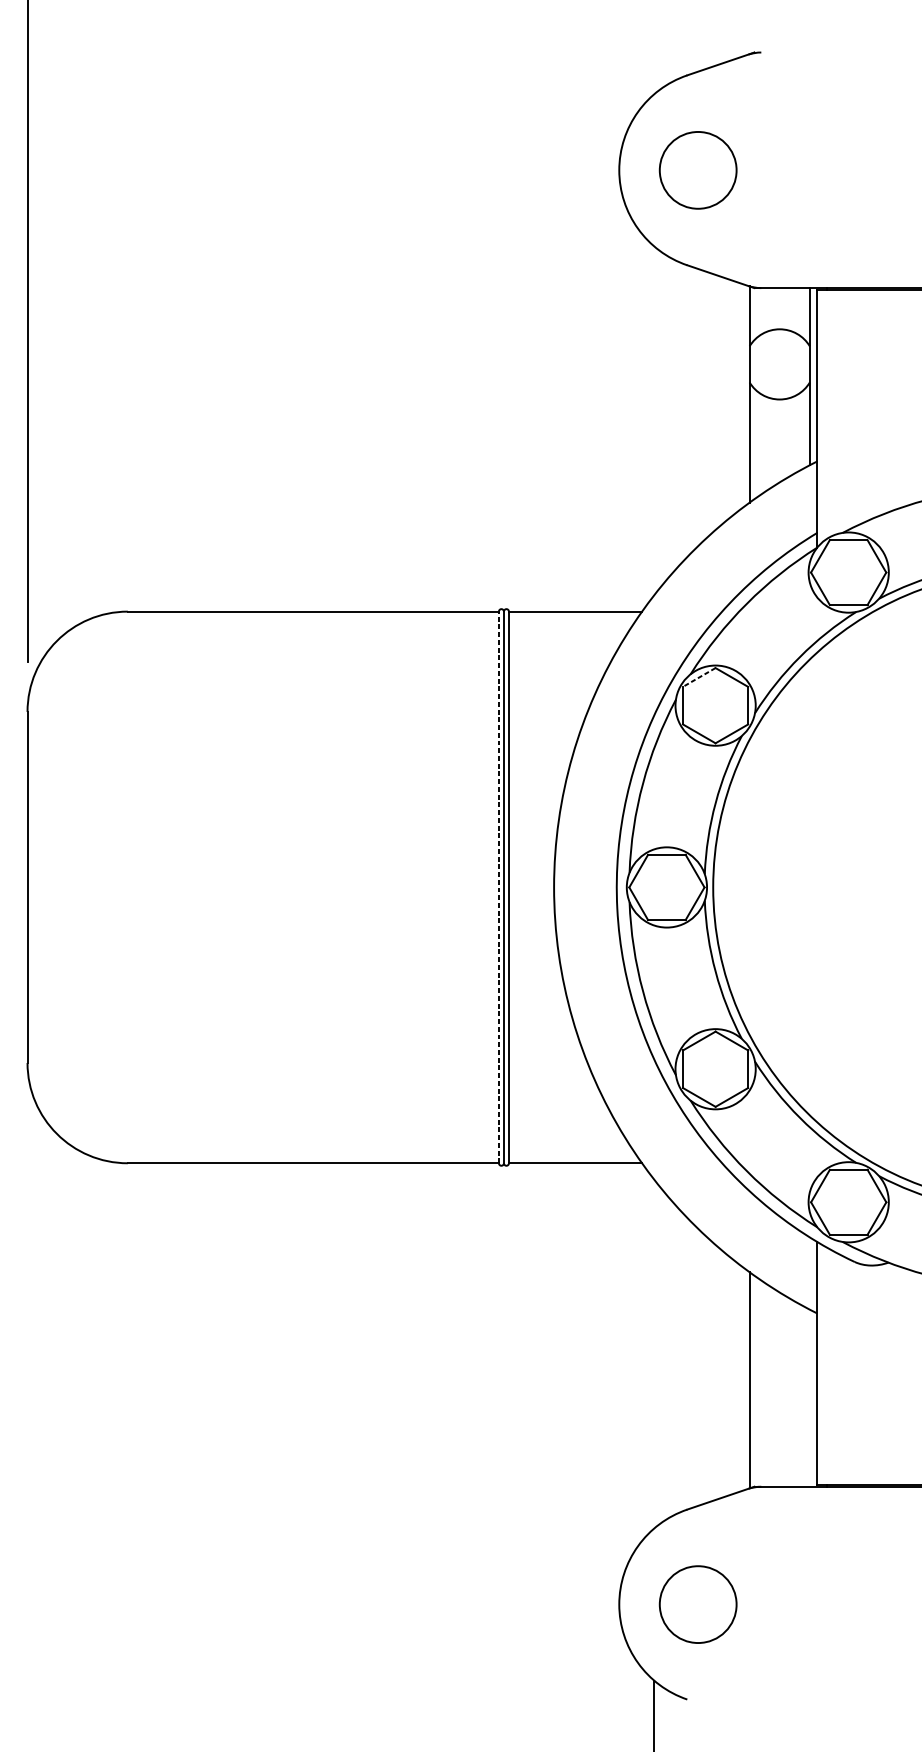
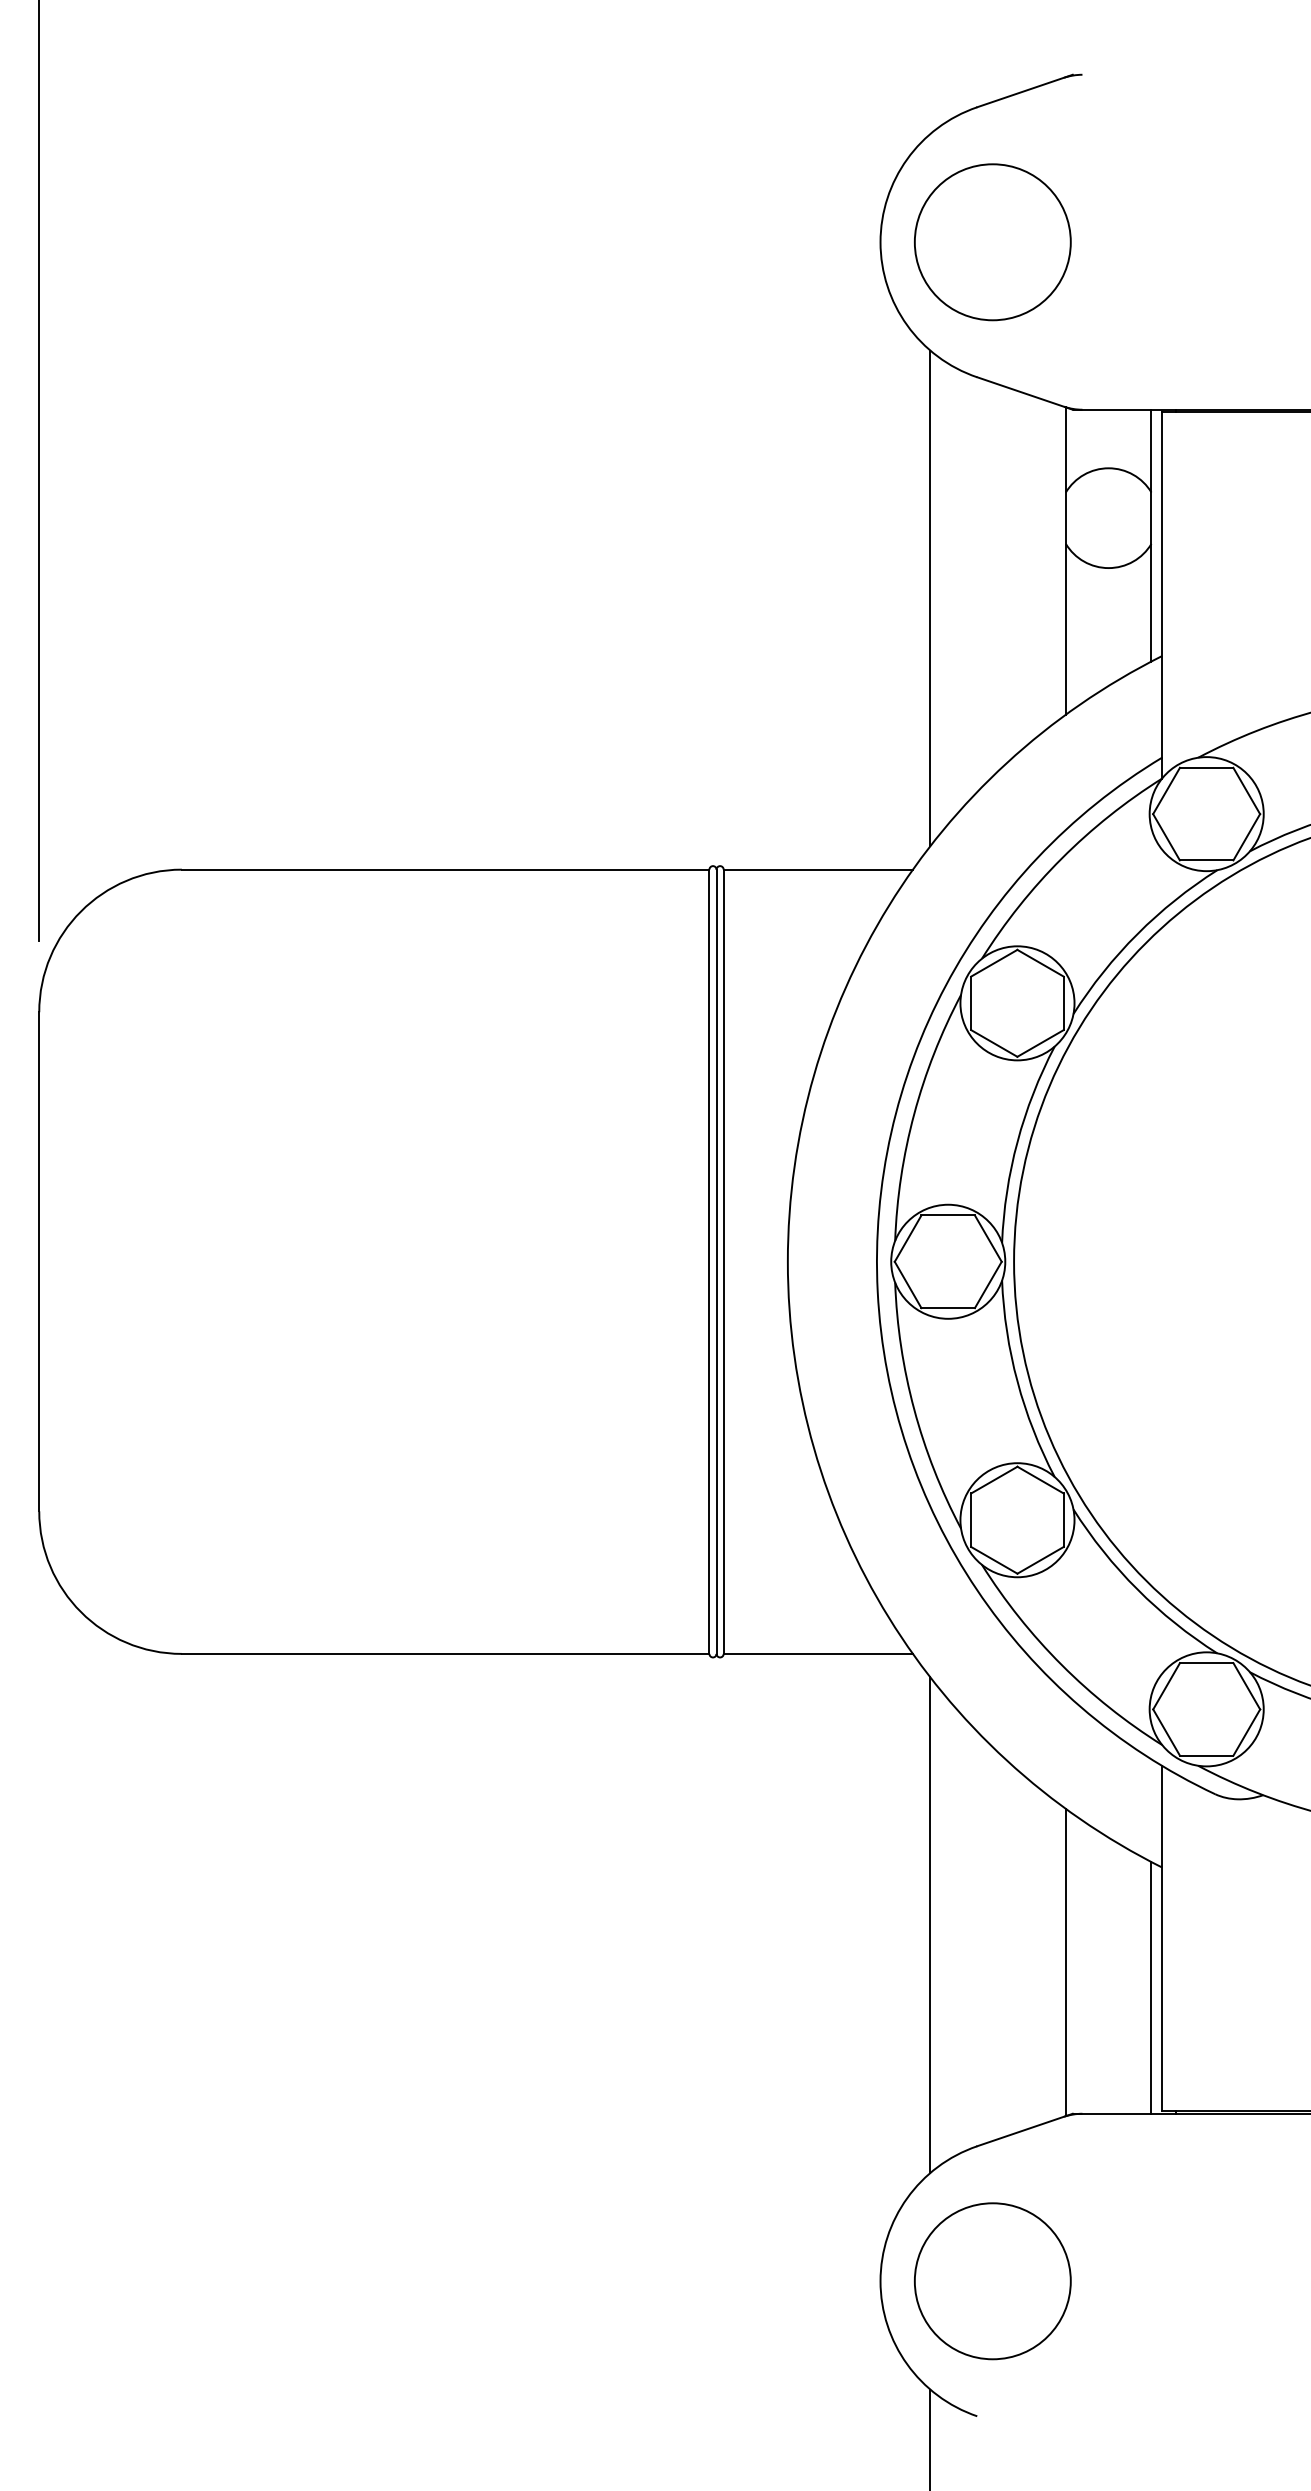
circle: (698, 170) -> (992, 242), size x1.43
line: (654, 420) -> (930, 598), added
line: (699, 677) -> (994, 963), dashed -> solid
line: (498, 887) -> (709, 1261), dashed -> solid
line: (654, 1353) -> (930, 1924), added
line: (809, 1397) -> (1151, 1987), added
circle: (698, 1604) -> (992, 2281), size x1.43

